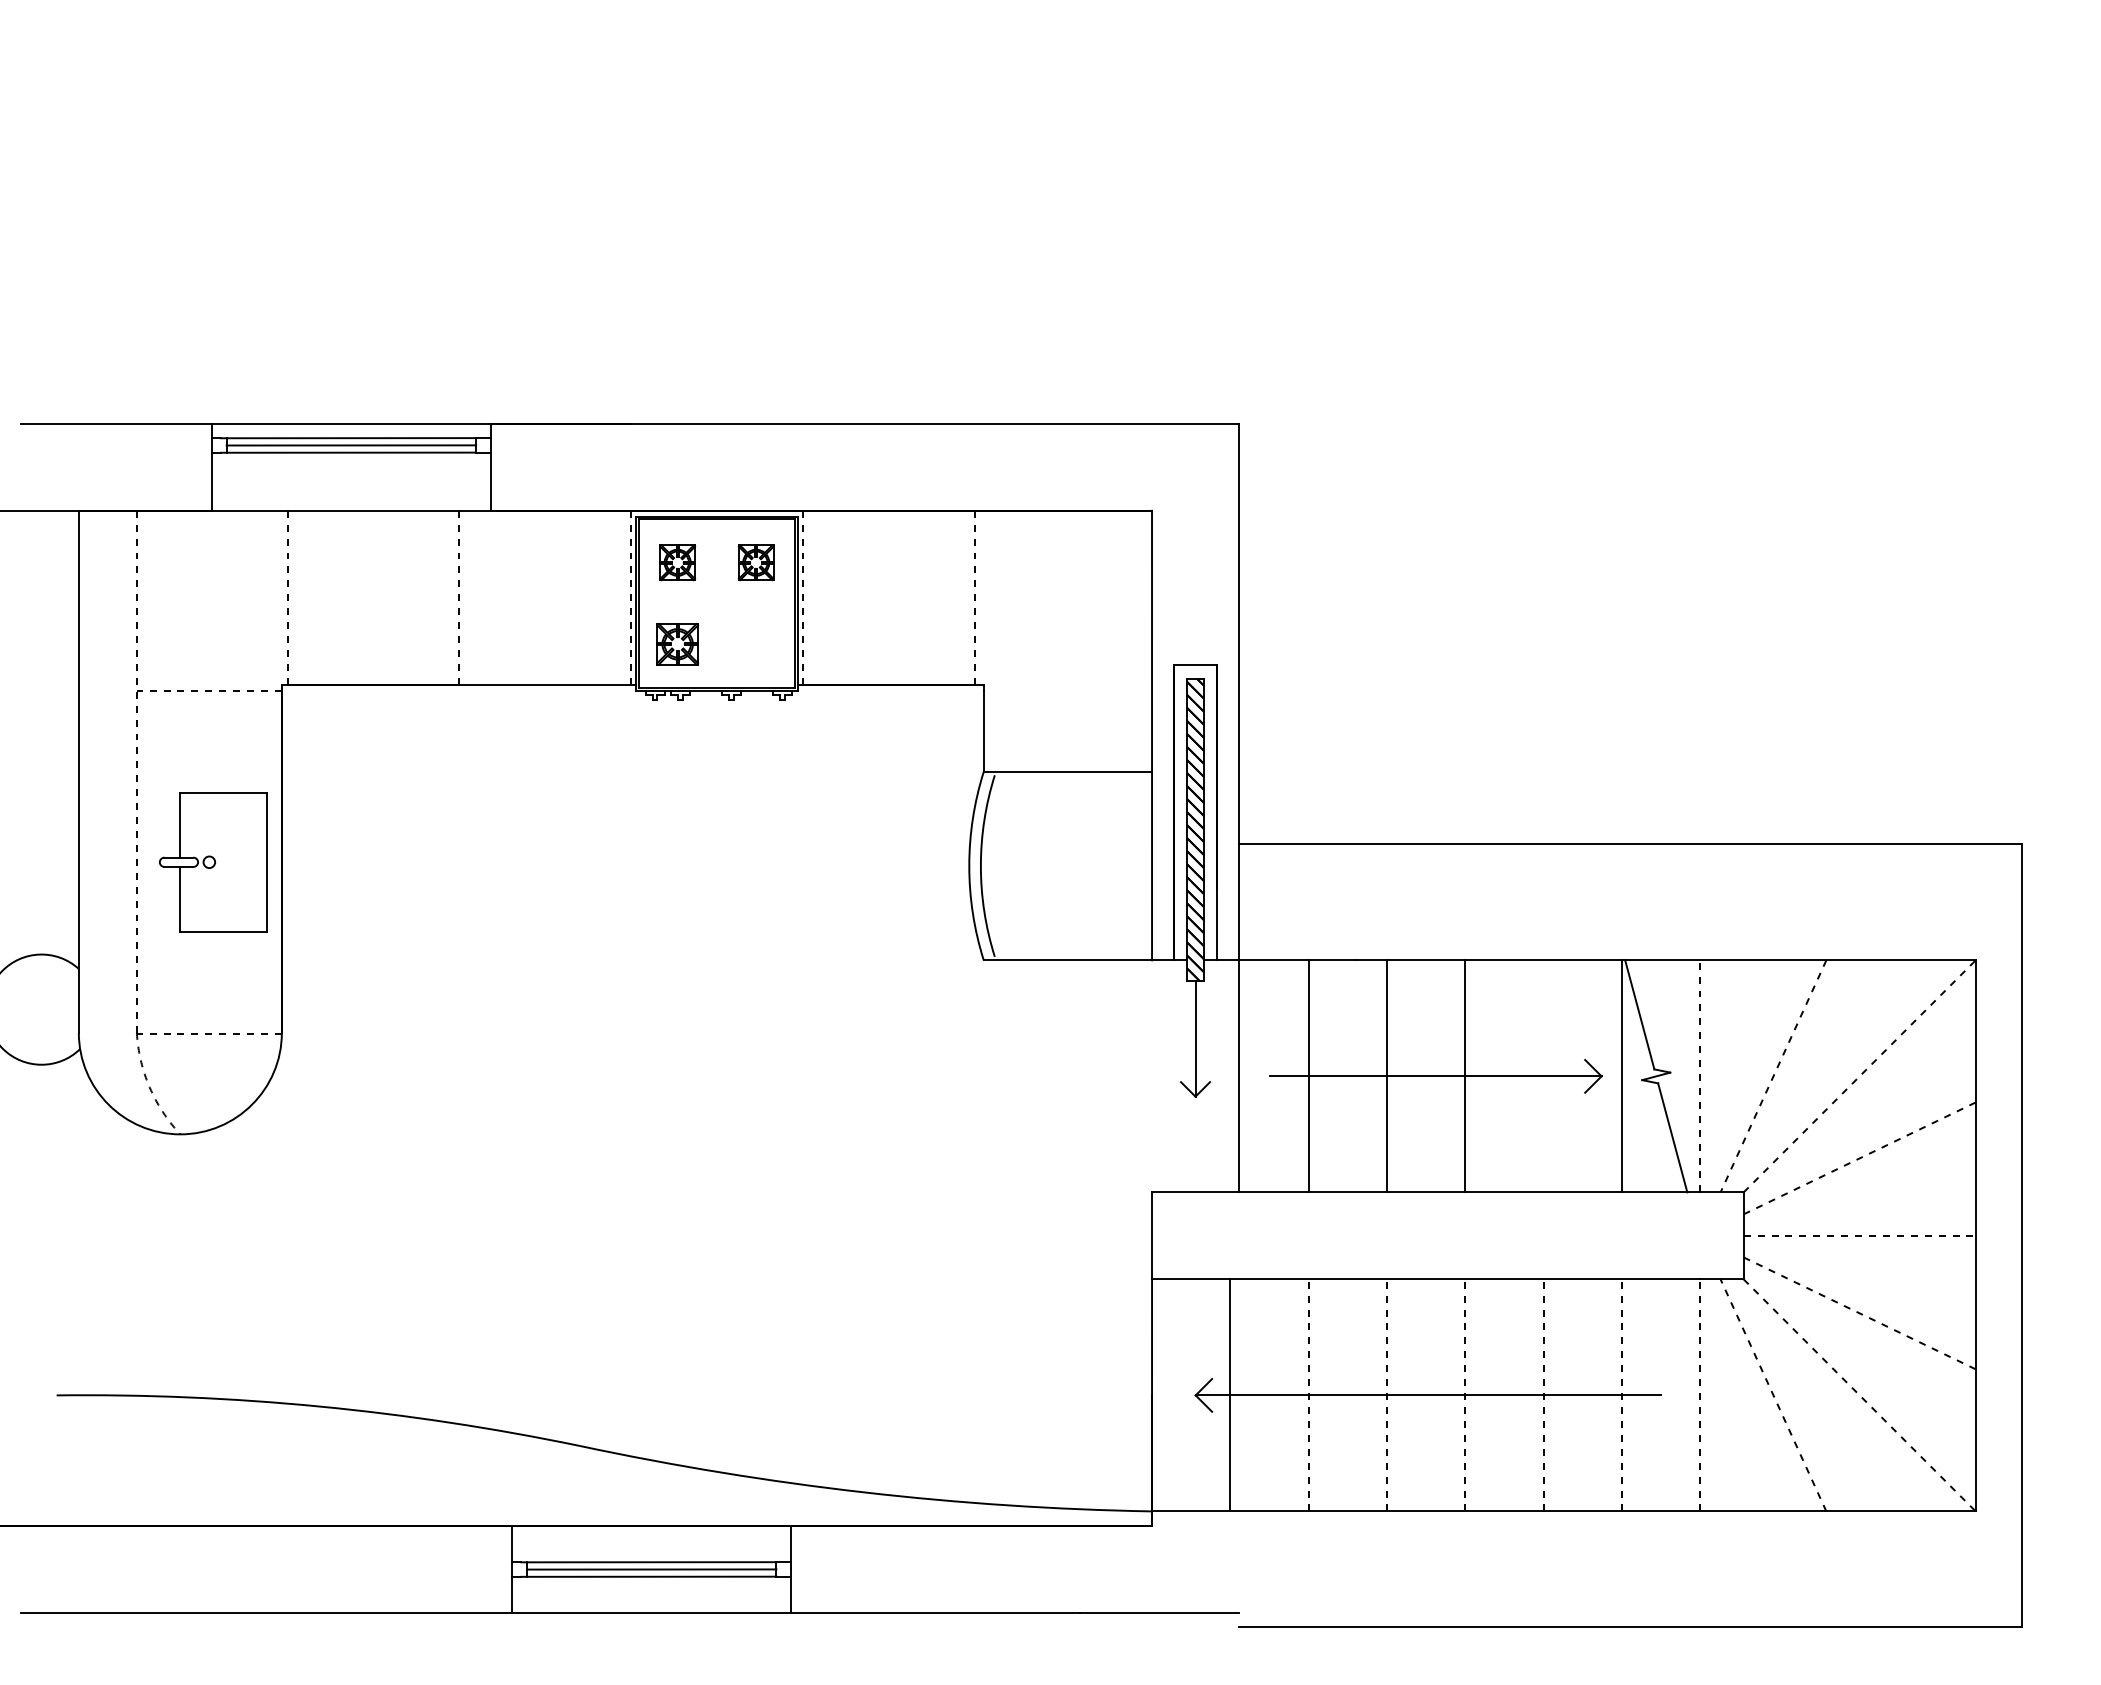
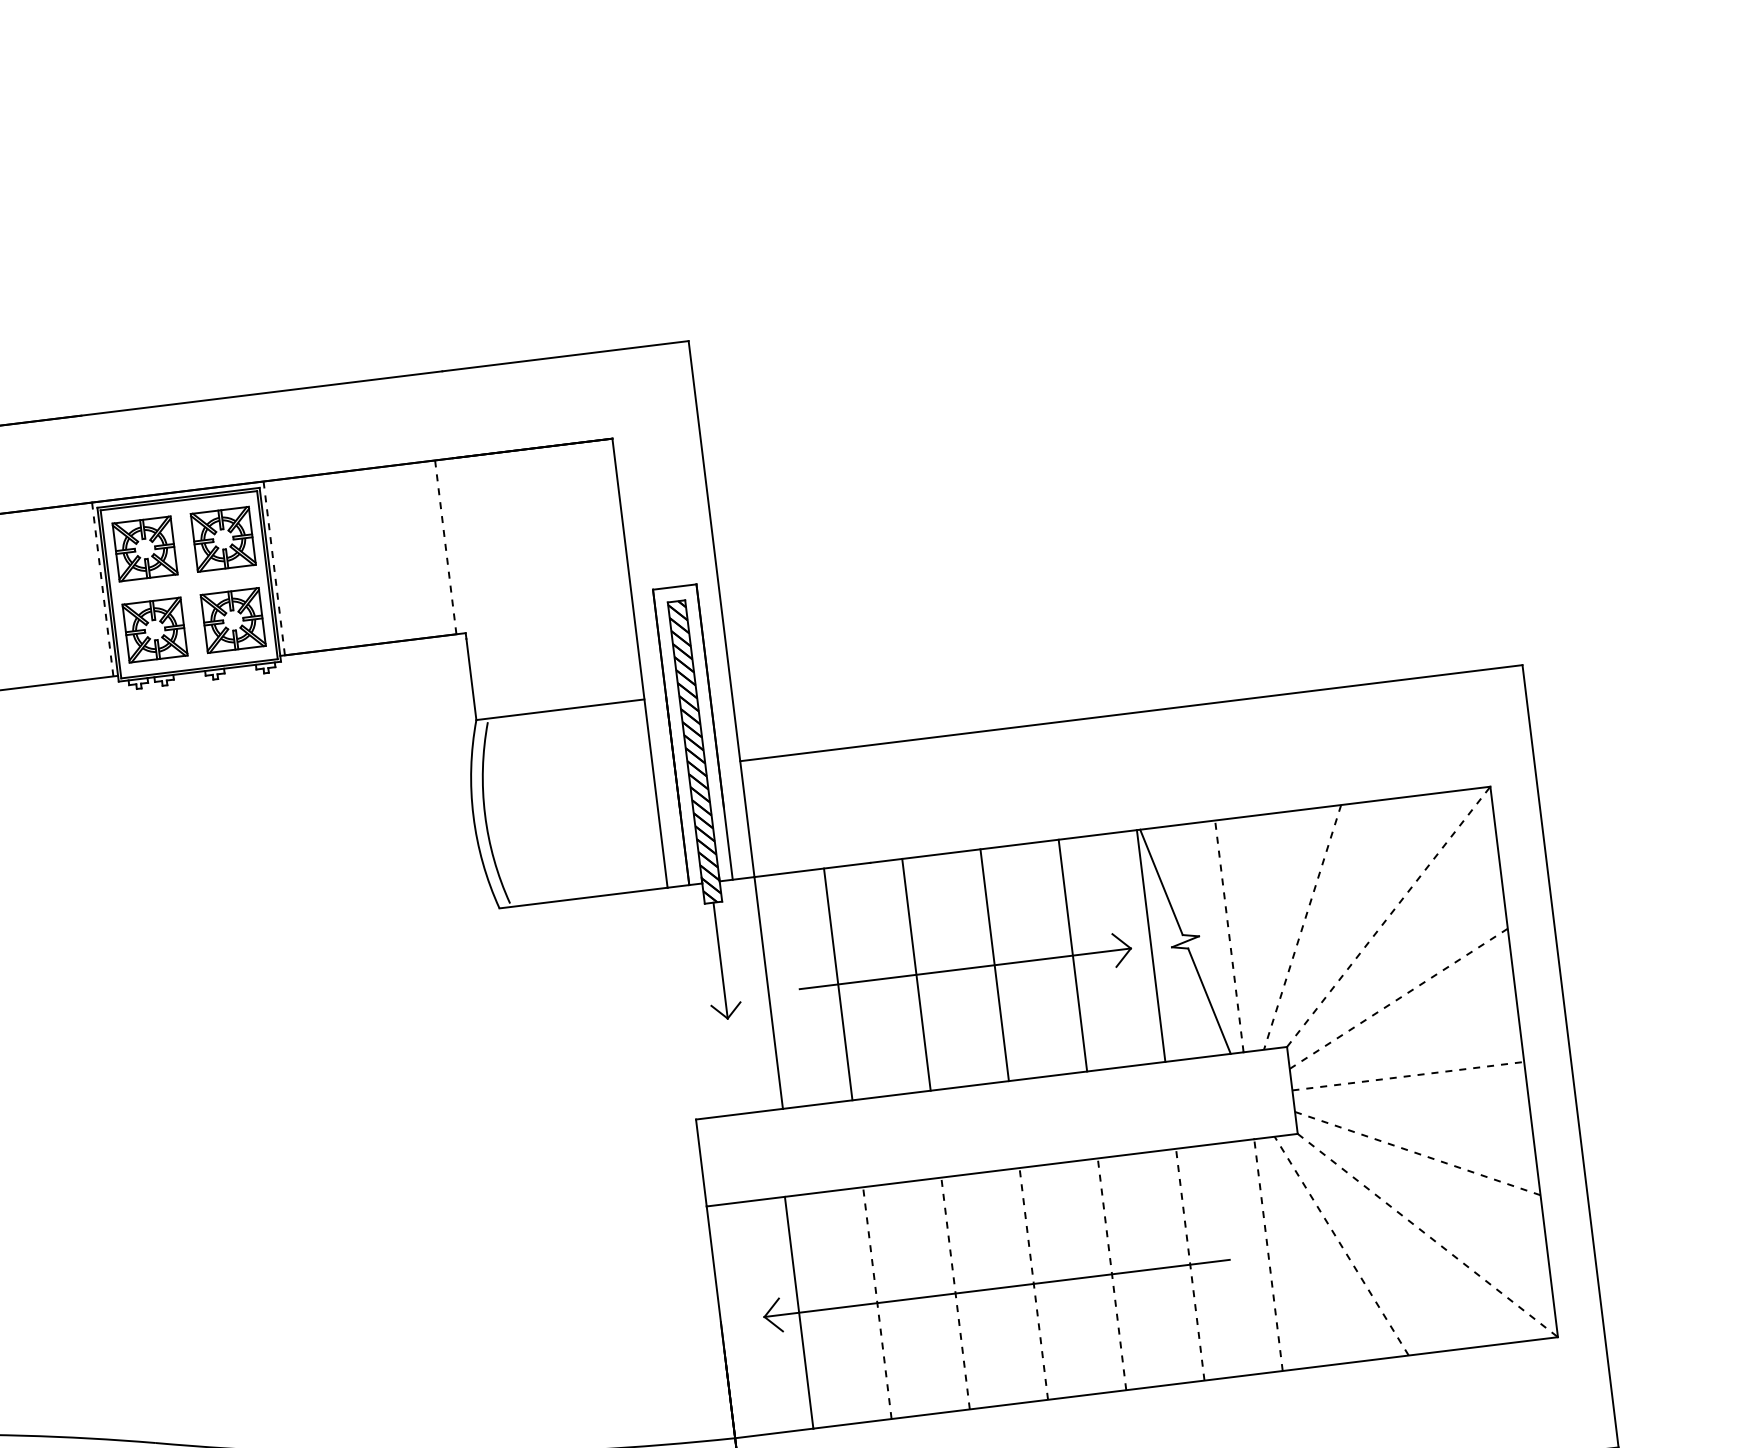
part: (677, 562) -> (144, 548), size x1.67
part: (756, 562) -> (223, 538), size x1.67
part: (677, 644) -> (154, 630), size x1.43
part: (756, 644) -> (233, 620), added
line: (1543, 1076) -> (1072, 955), added

